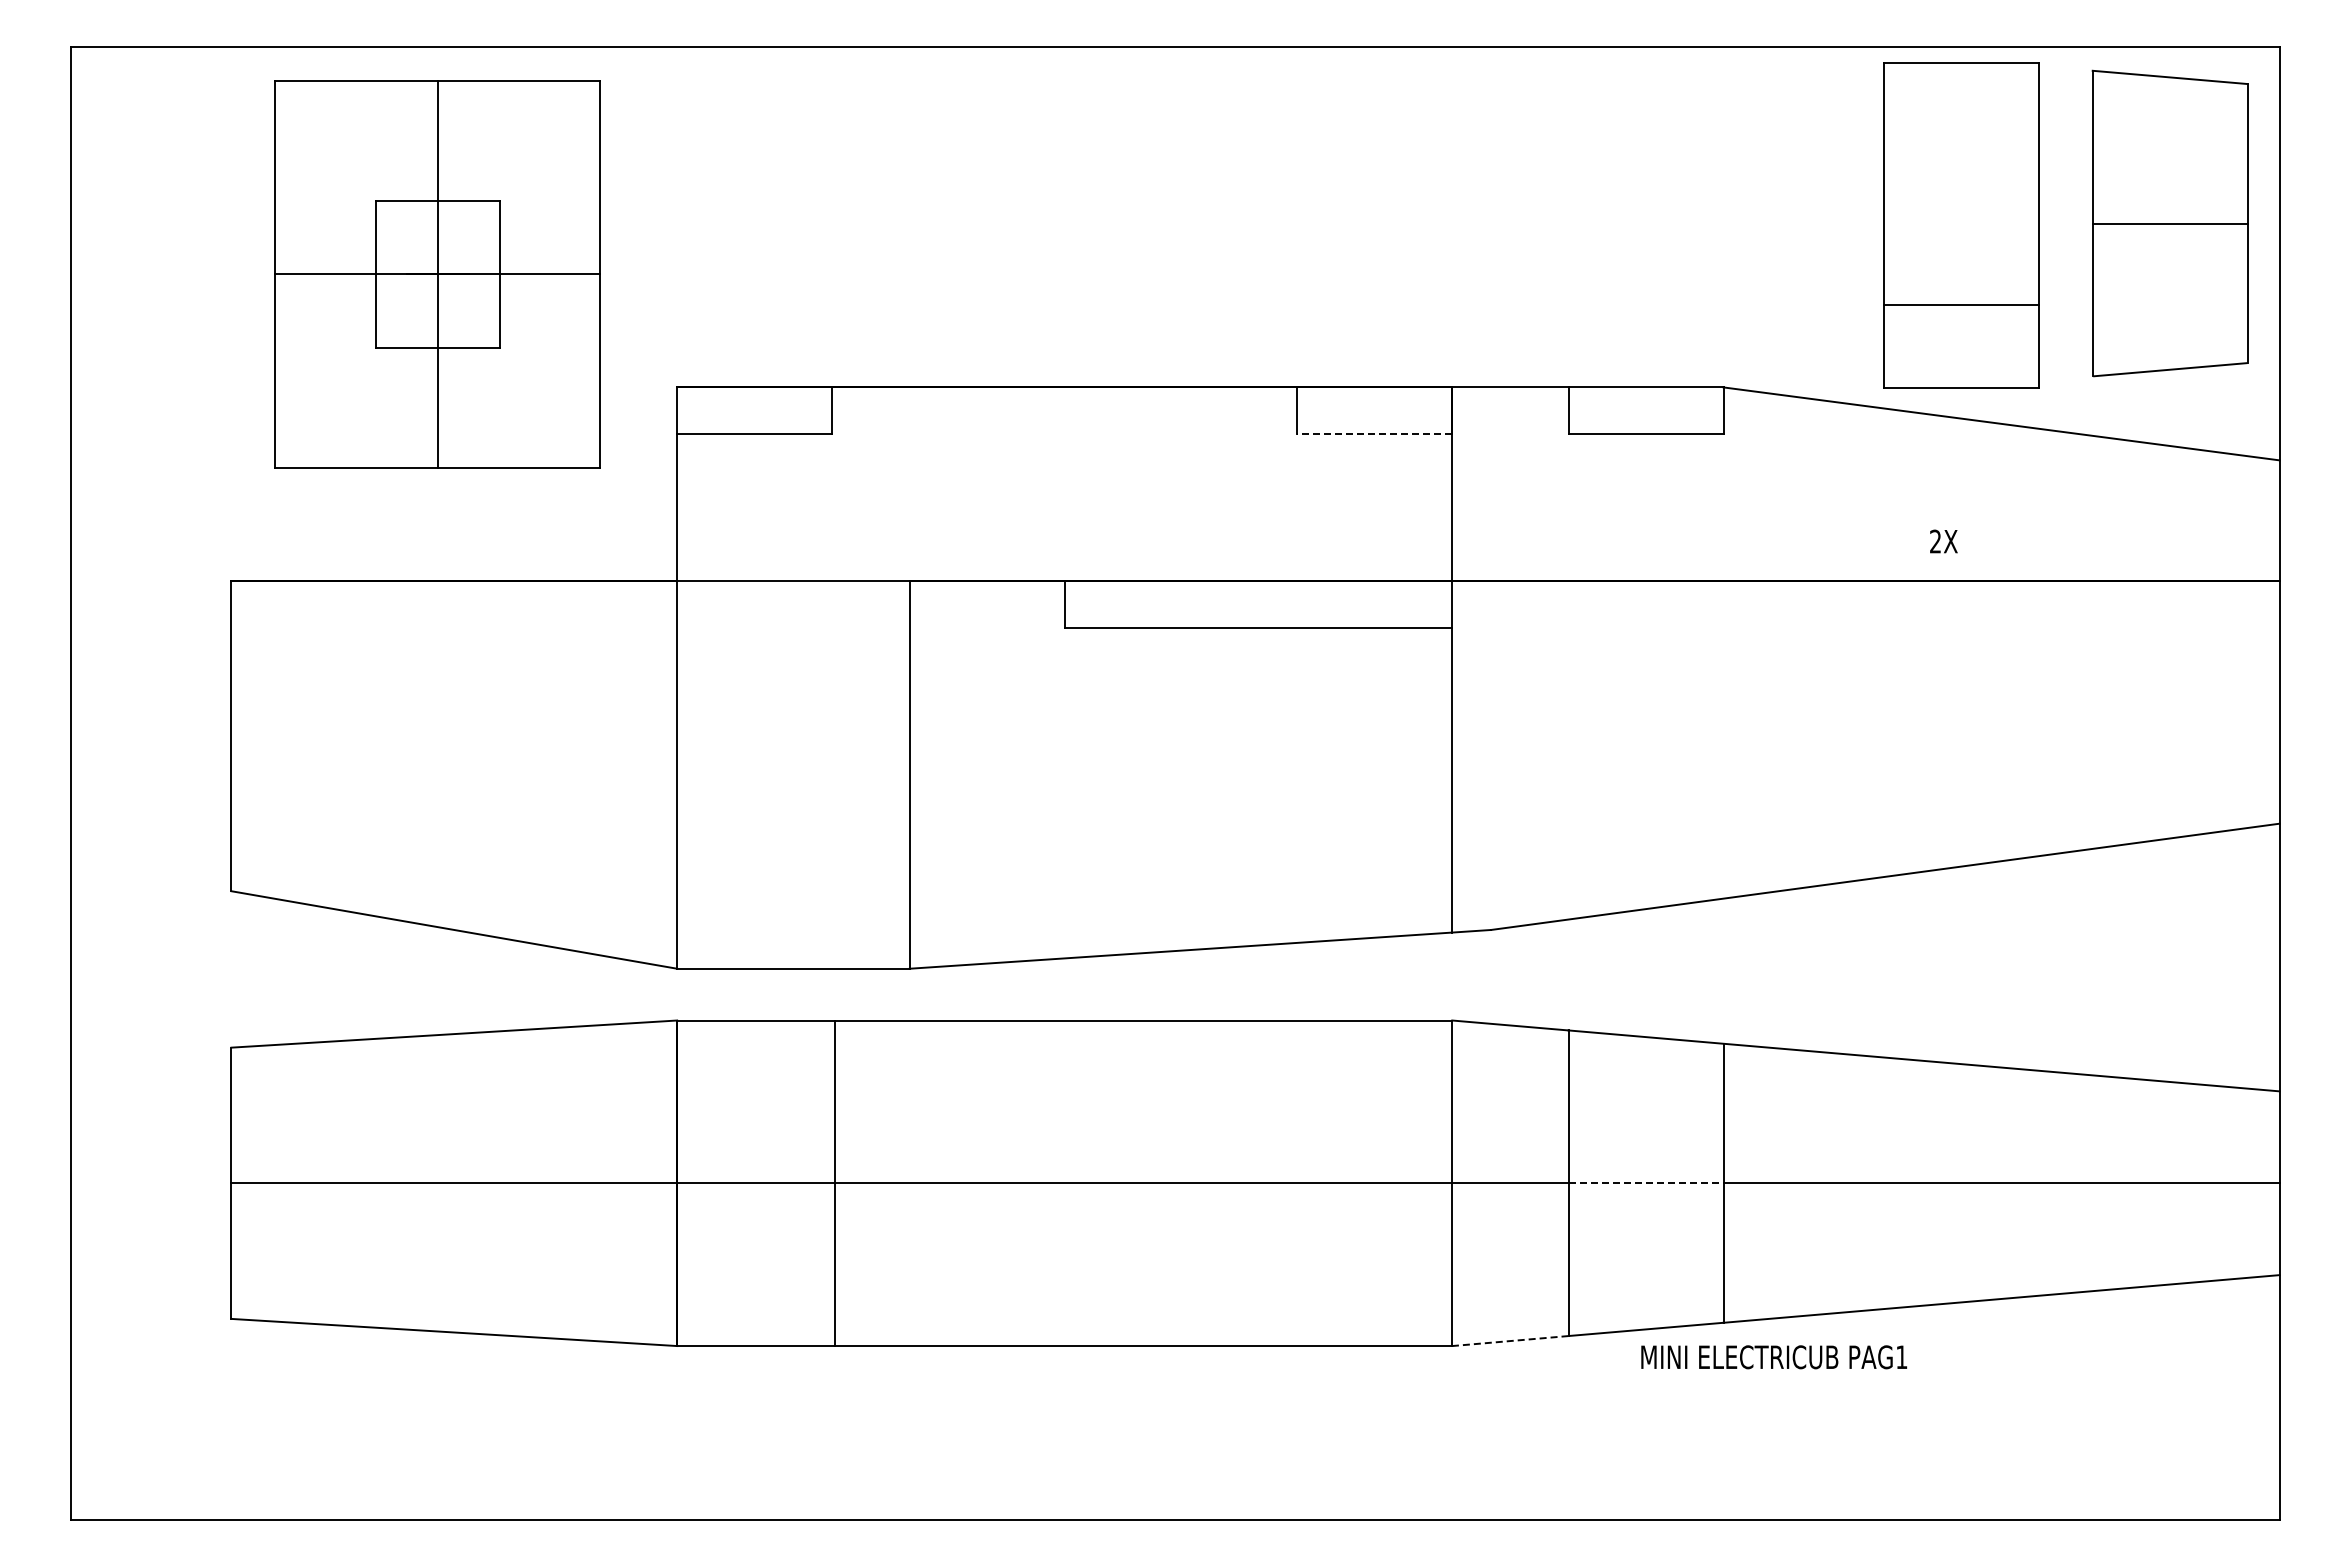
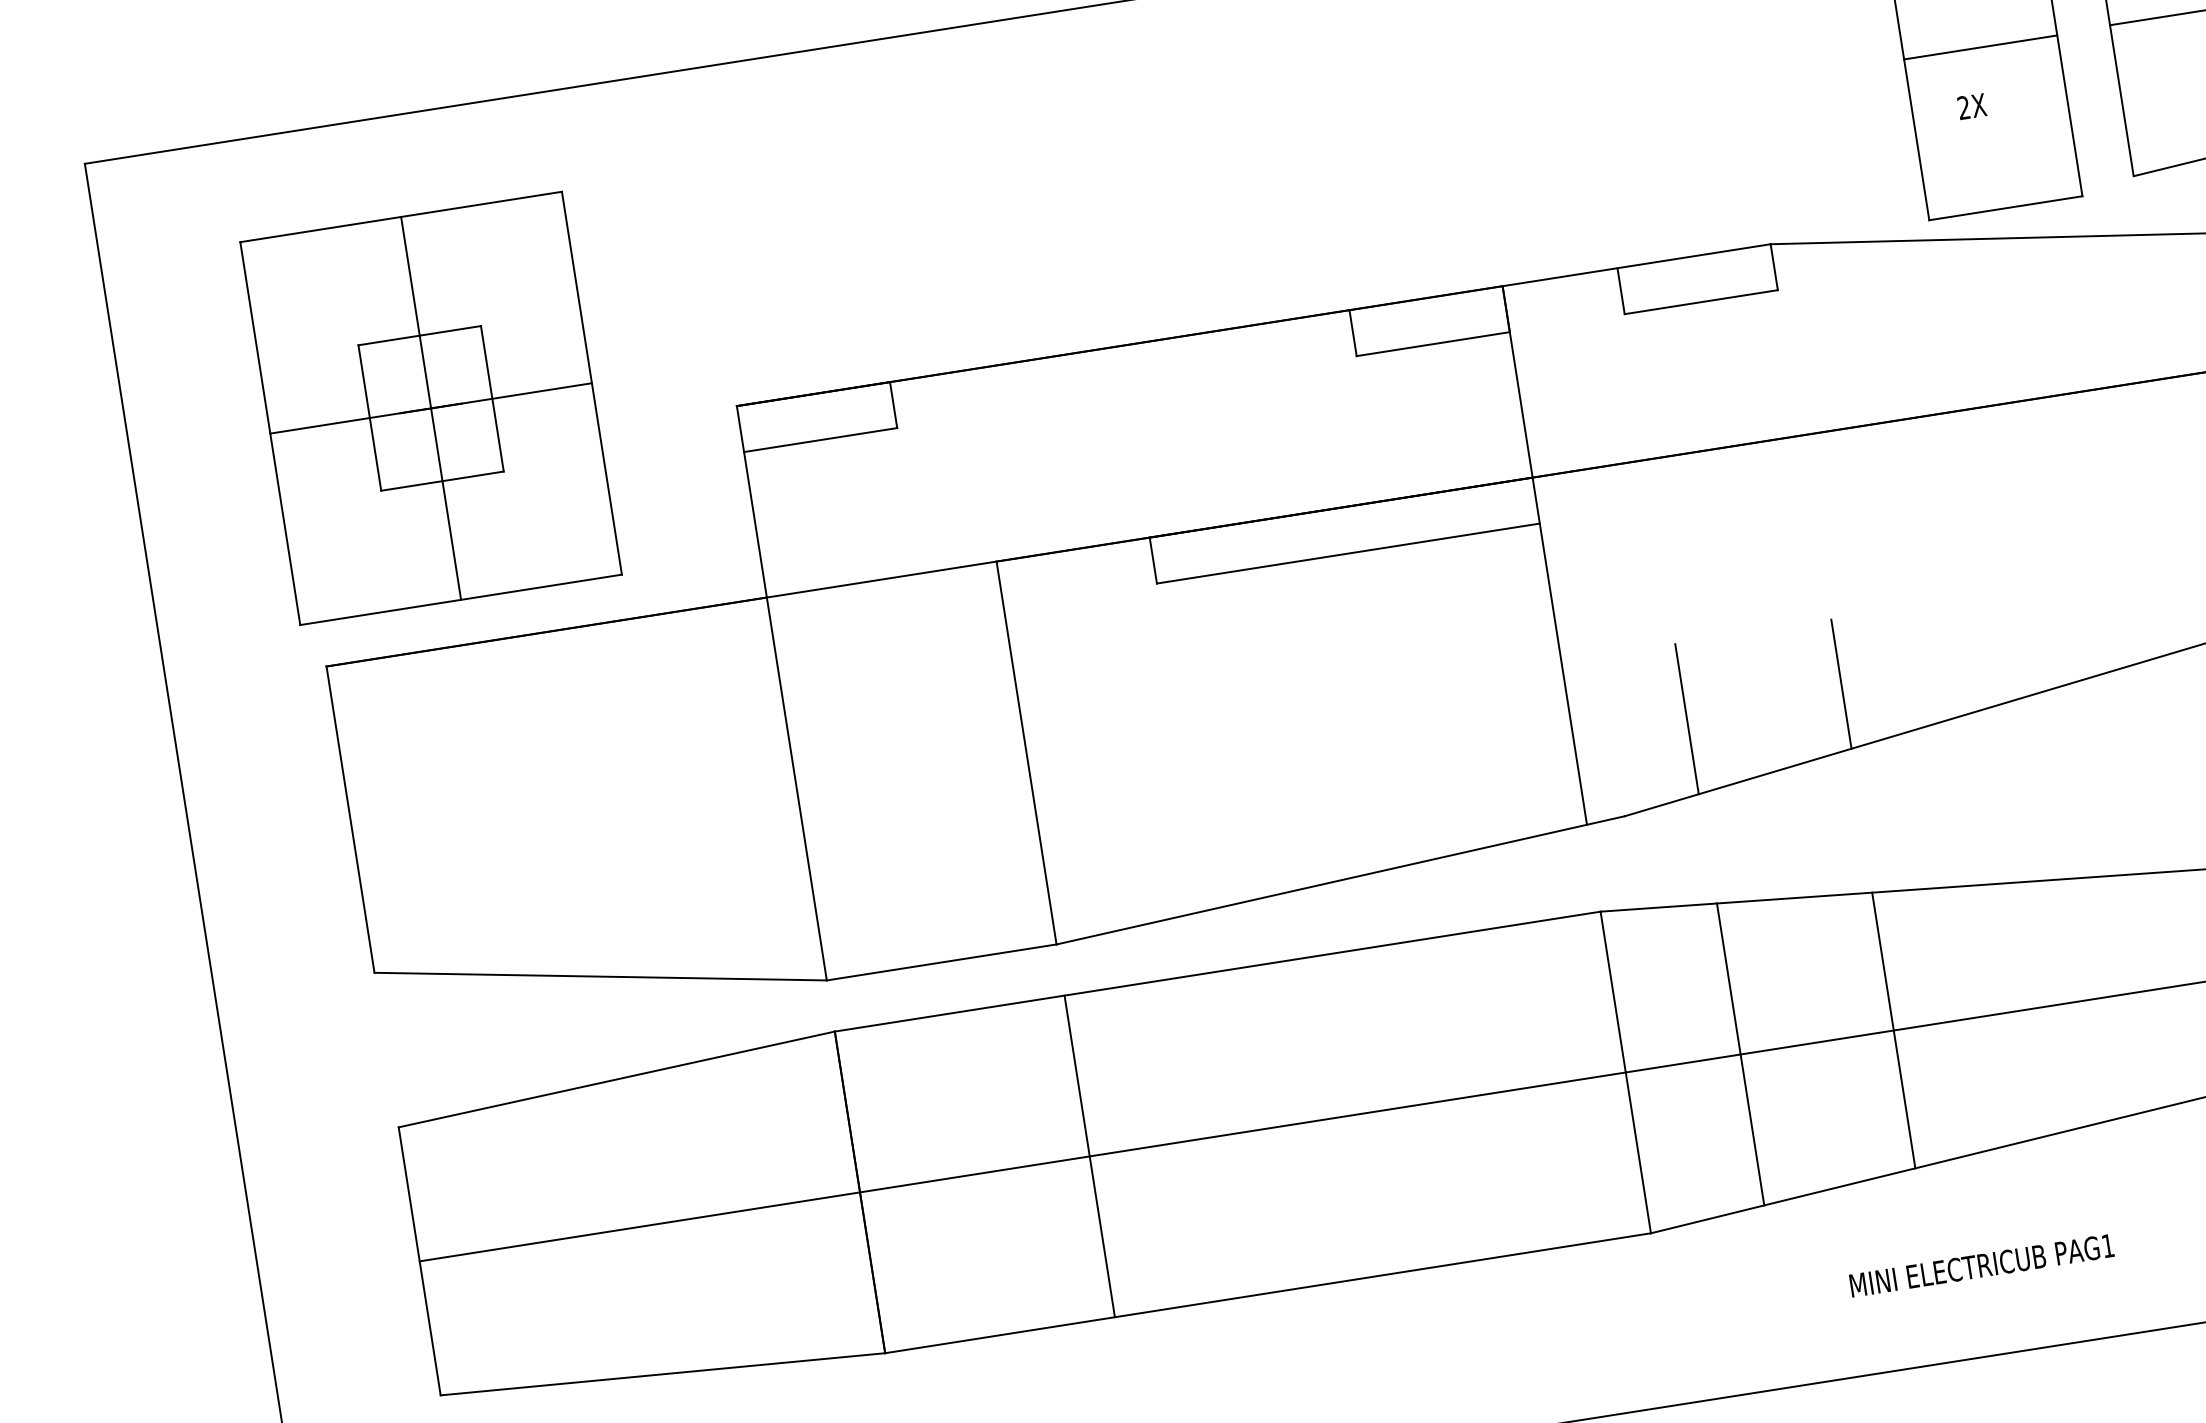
part: (437, 274) -> (430, 408), moved
line: (1960, 304) -> (1979, 47), moved
line: (1374, 433) -> (1432, 343), dashed -> solid
text: (1943, 541) -> (1971, 106), moved
line: (1725, 832) -> (1841, 683), added
line: (1567, 843) -> (1687, 718), added
line: (834, 1183) -> (1089, 1156), moved
line: (1646, 1183) -> (1817, 1042), dashed -> solid
line: (1509, 1341) -> (1706, 1219), dashed -> solid
text: (1774, 1357) -> (1982, 1265), moved

